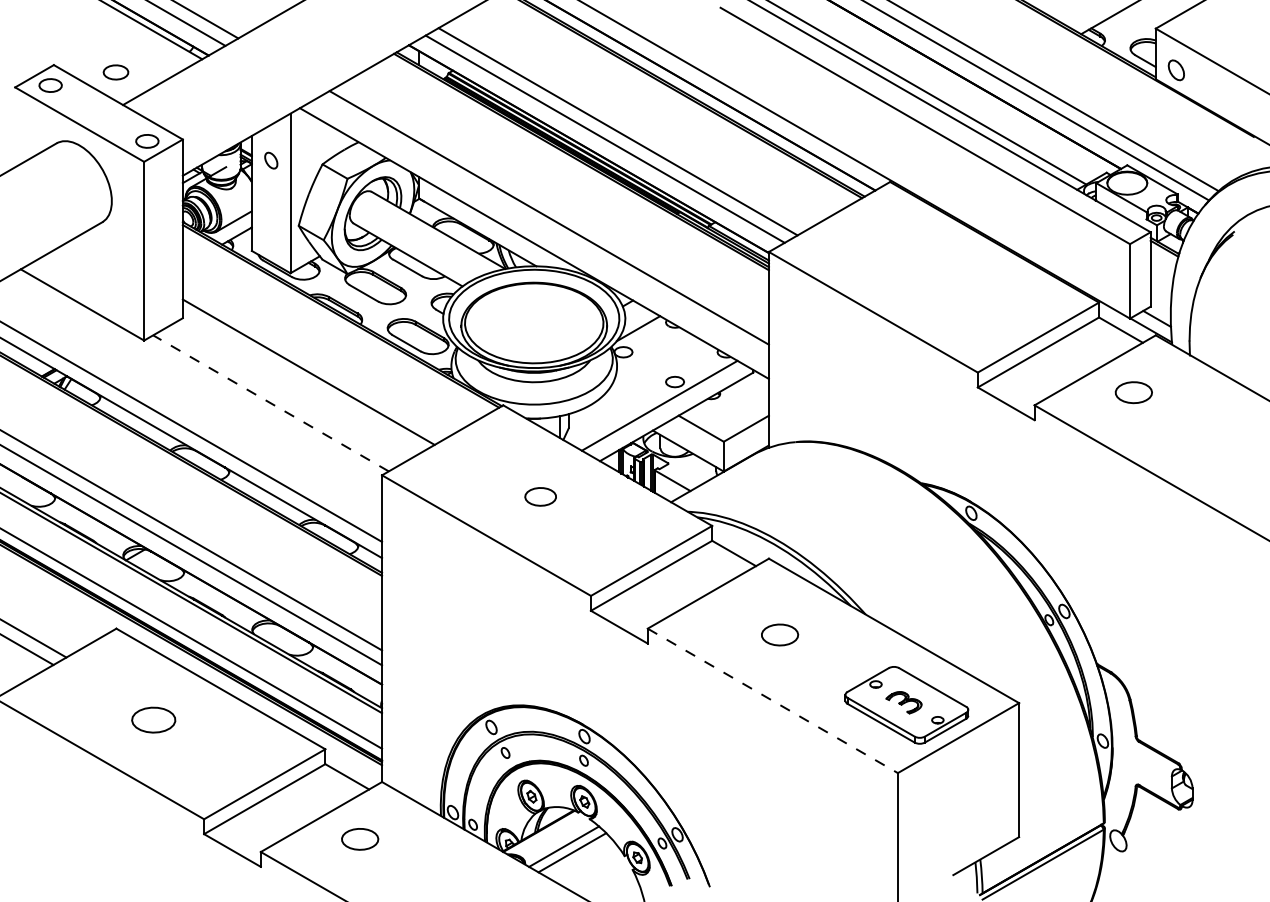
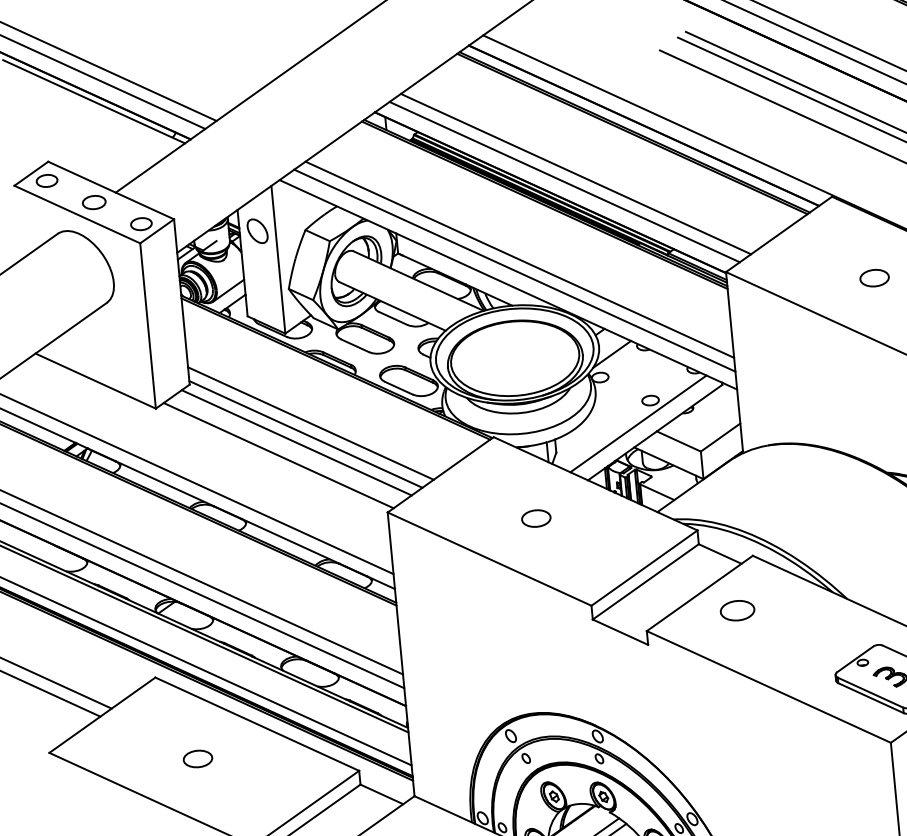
part: (115, 72) -> (93, 202), moved
part: (271, 160) -> (257, 230), size x1.67
line: (542, 228) -> (514, 270), added
part: (927, 273) -> (874, 278), added
line: (301, 383) -> (305, 434), added
line: (291, 391) -> (296, 442), added
line: (270, 403) -> (278, 455), dashed -> solid
part: (780, 634) -> (737, 610), moved
line: (773, 701) -> (769, 687), dashed -> solid
part: (153, 720) -> (197, 759), size x0.71

